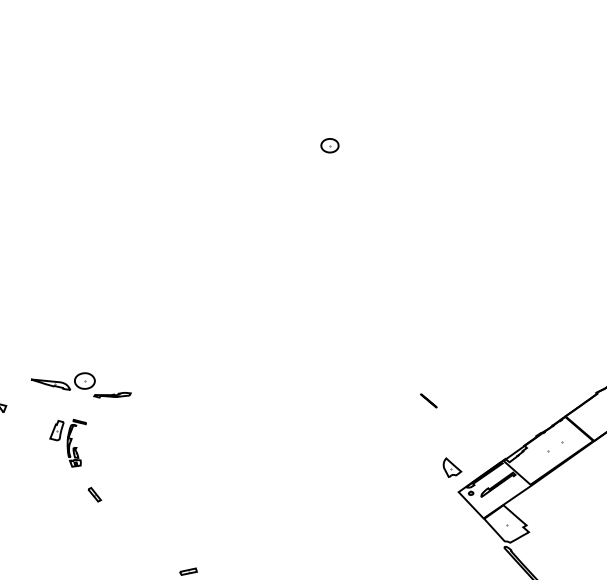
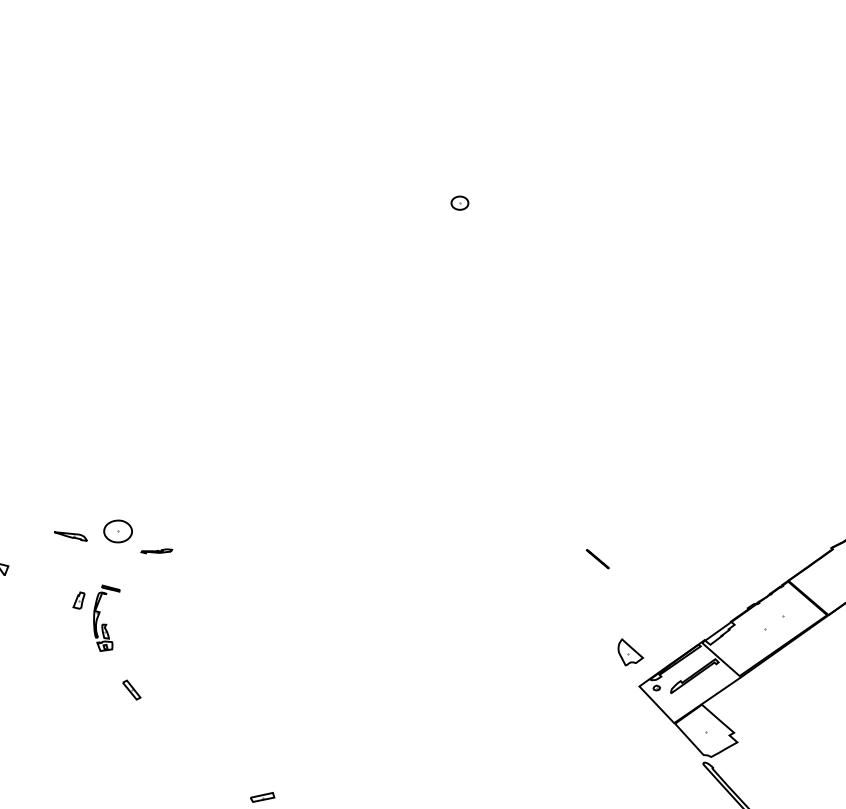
part: (329, 145) -> (459, 202), size x0.7
part: (50, 384) -> (70, 536), size x0.6
part: (112, 395) -> (156, 551), size x0.6
part: (56, 430) -> (78, 600), size x0.6

